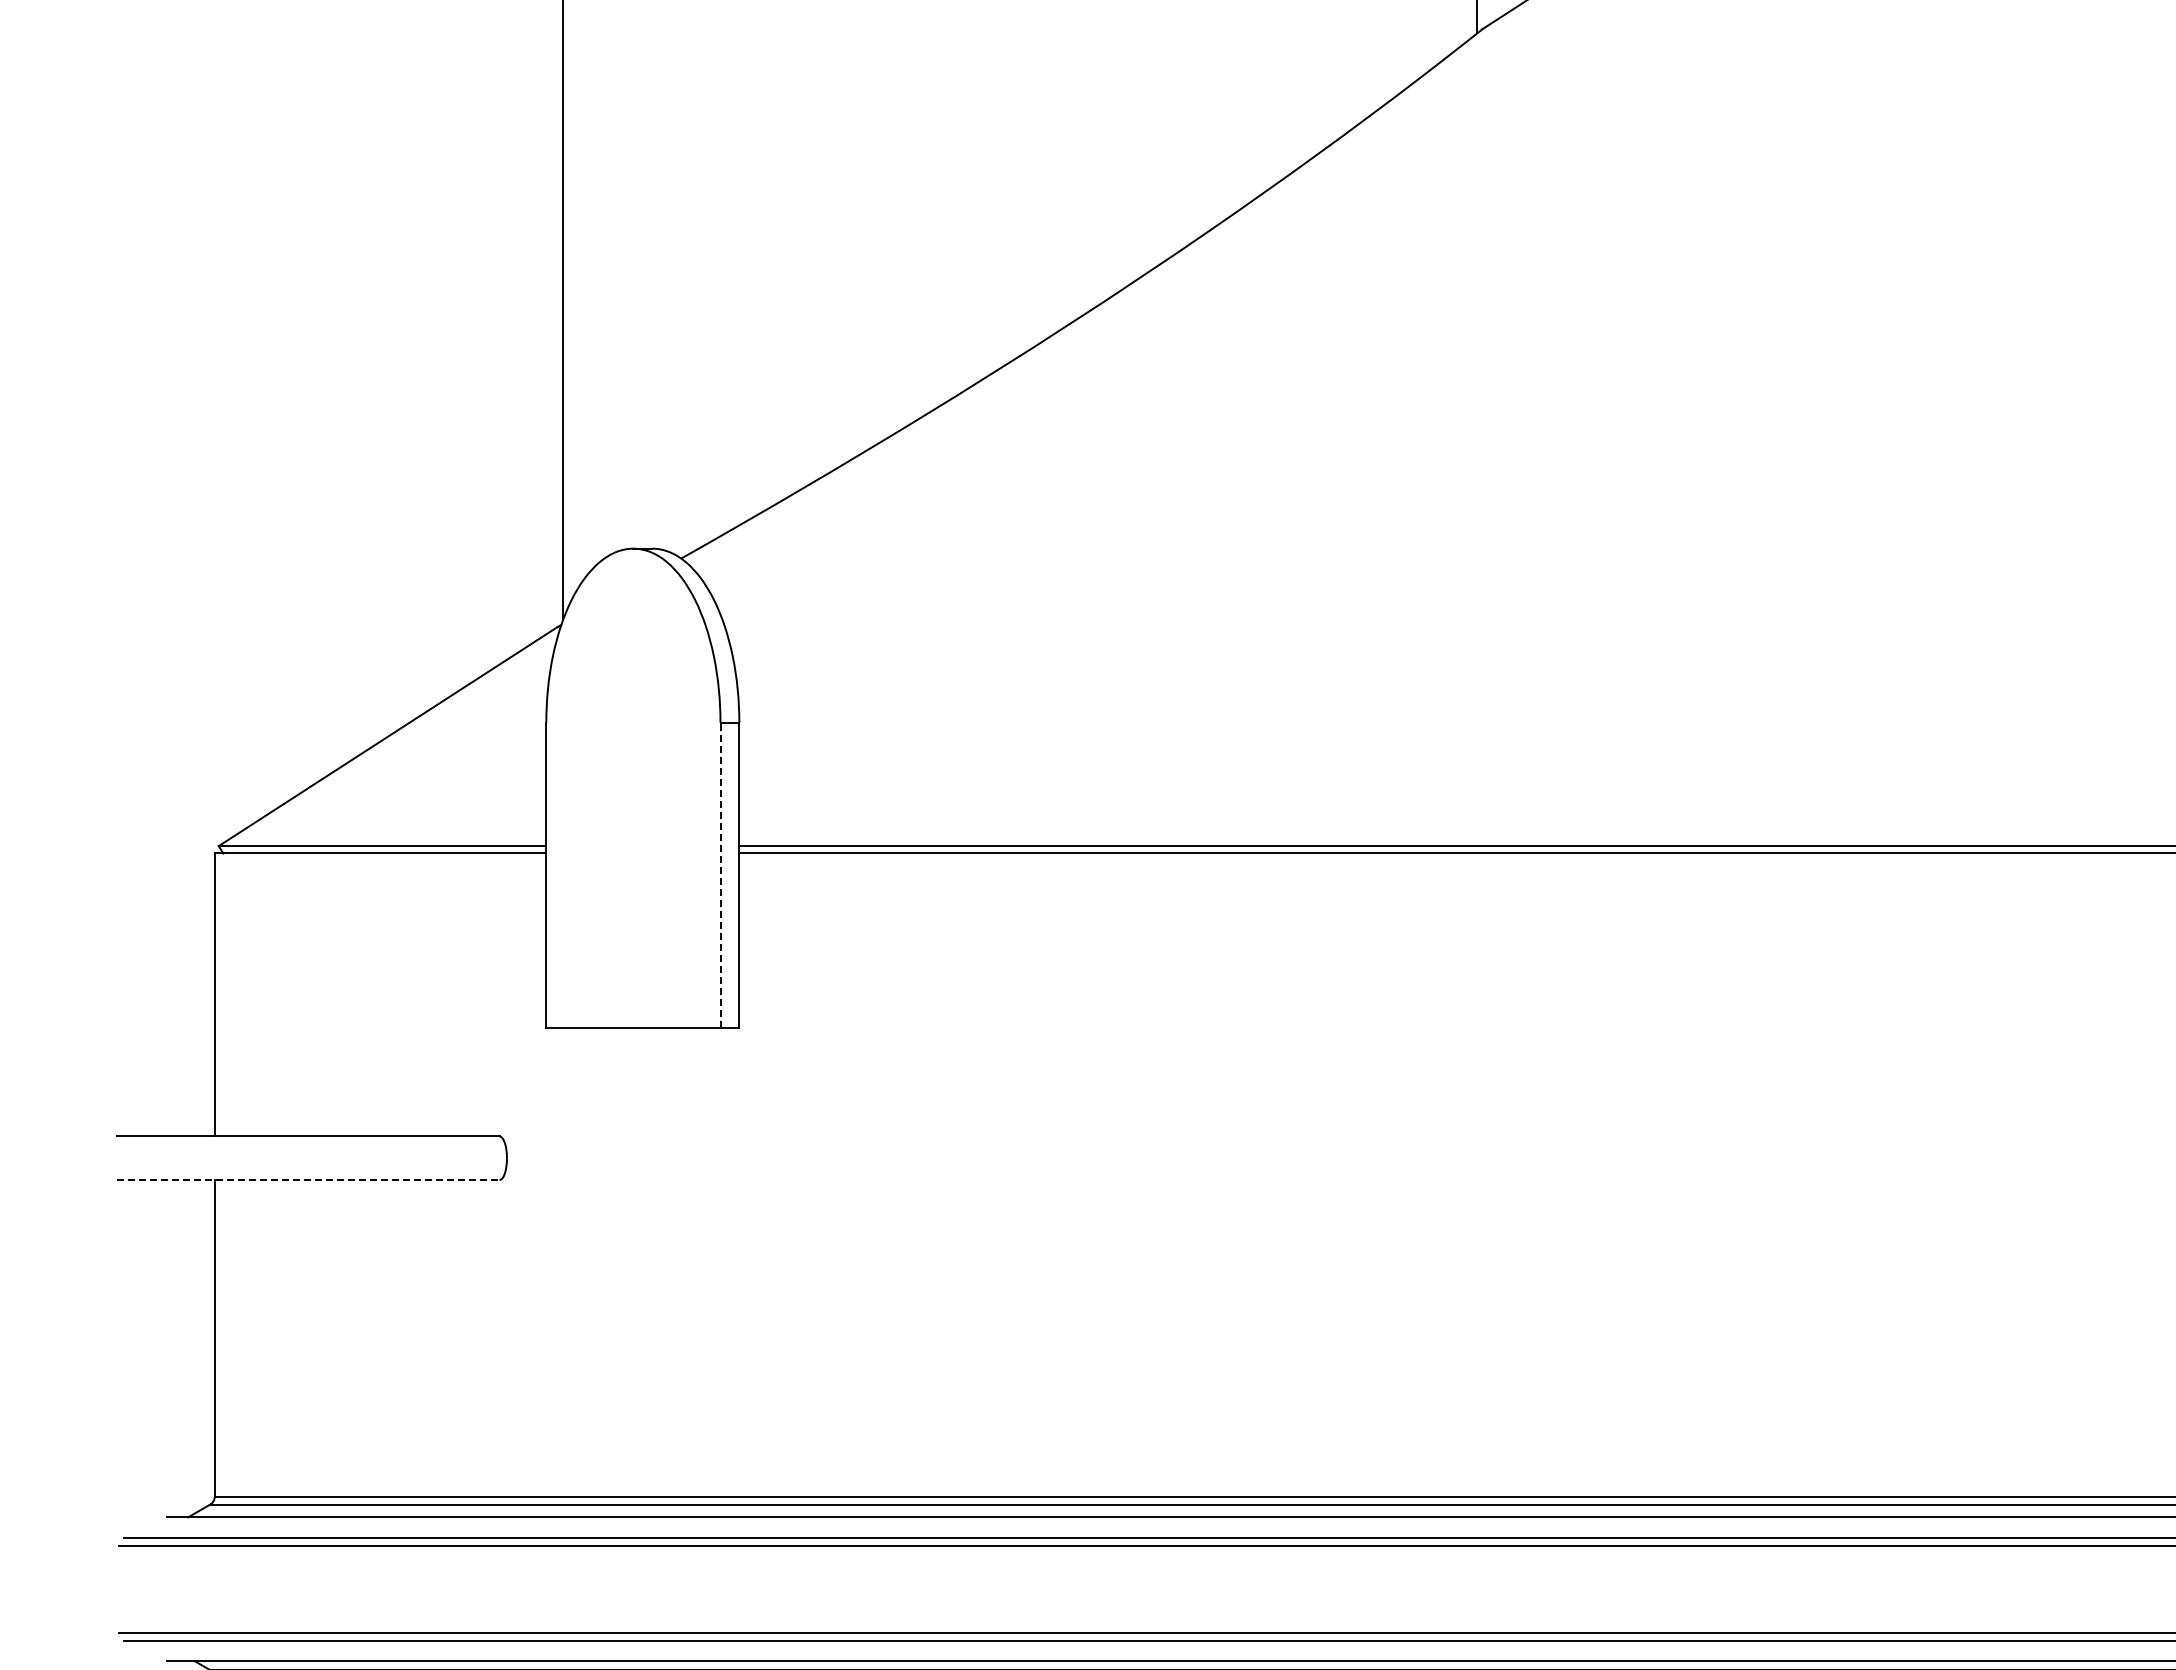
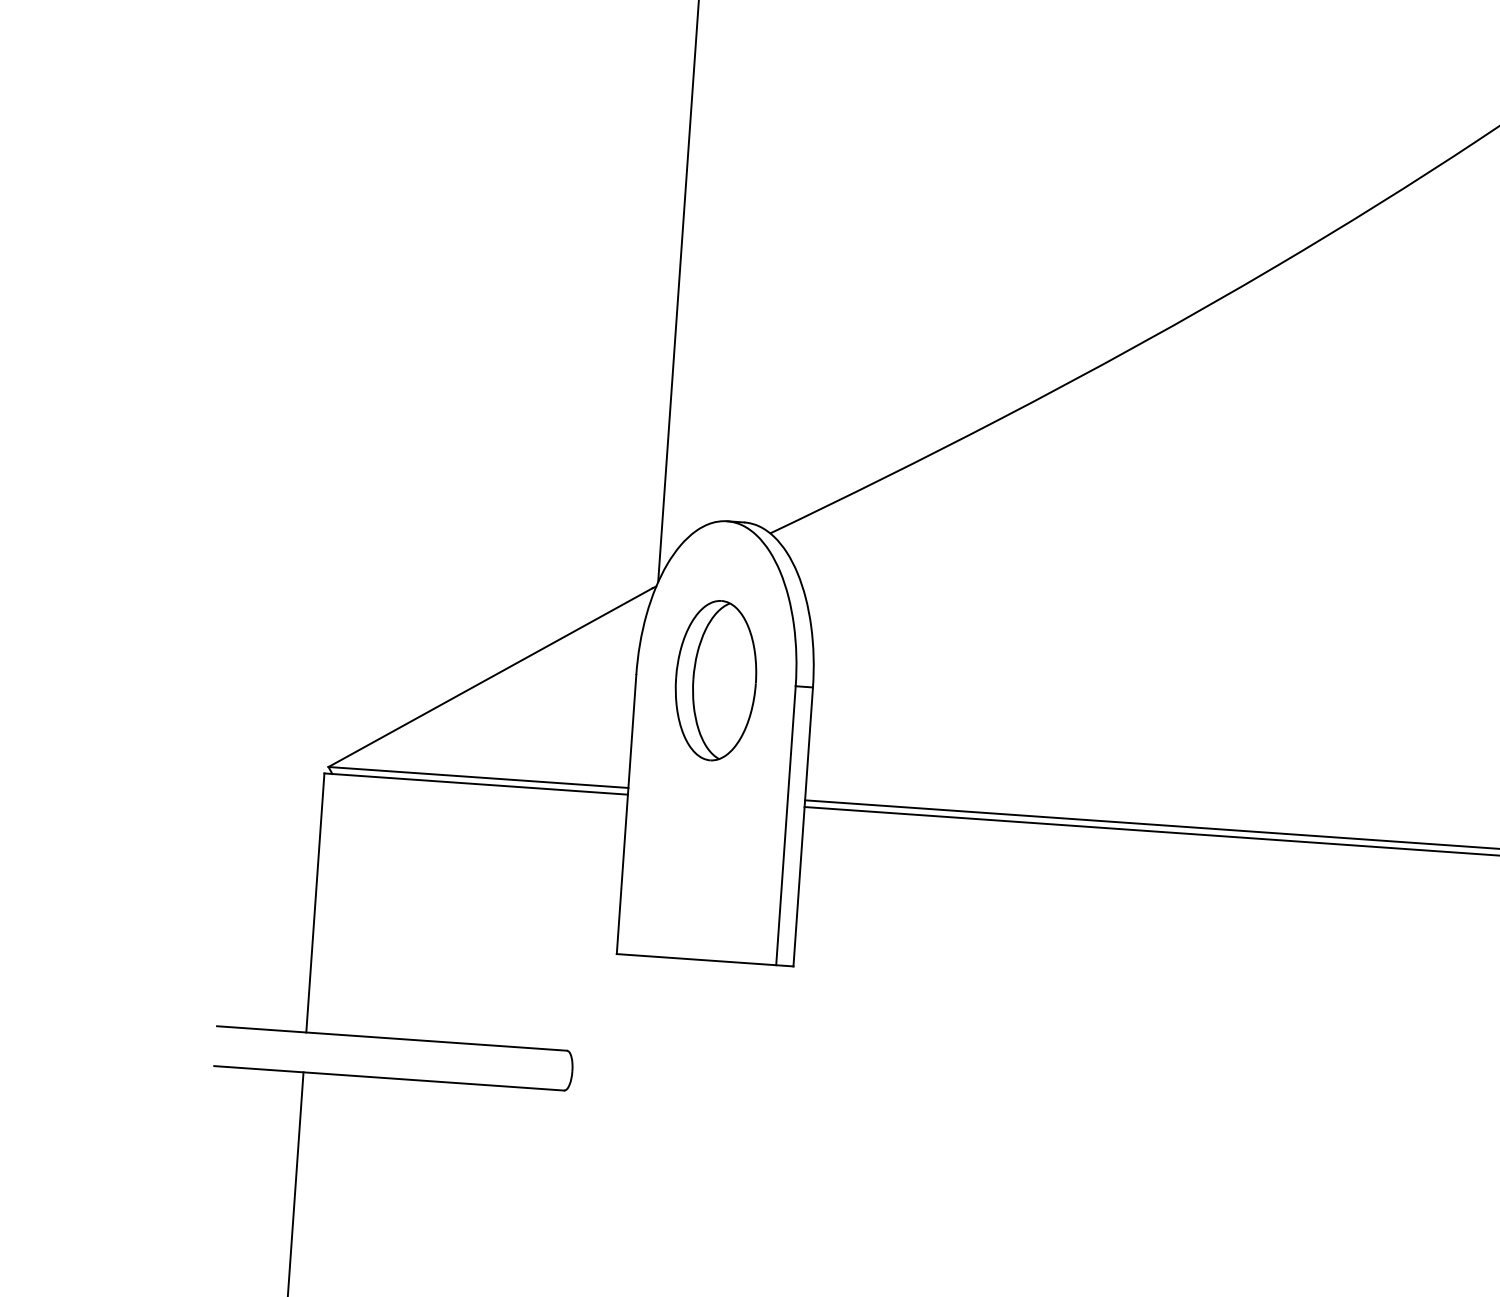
part: (633, 722) -> (716, 680), added
line: (720, 874) -> (786, 825), dashed -> solid
line: (308, 1180) -> (389, 1078), dashed -> solid

